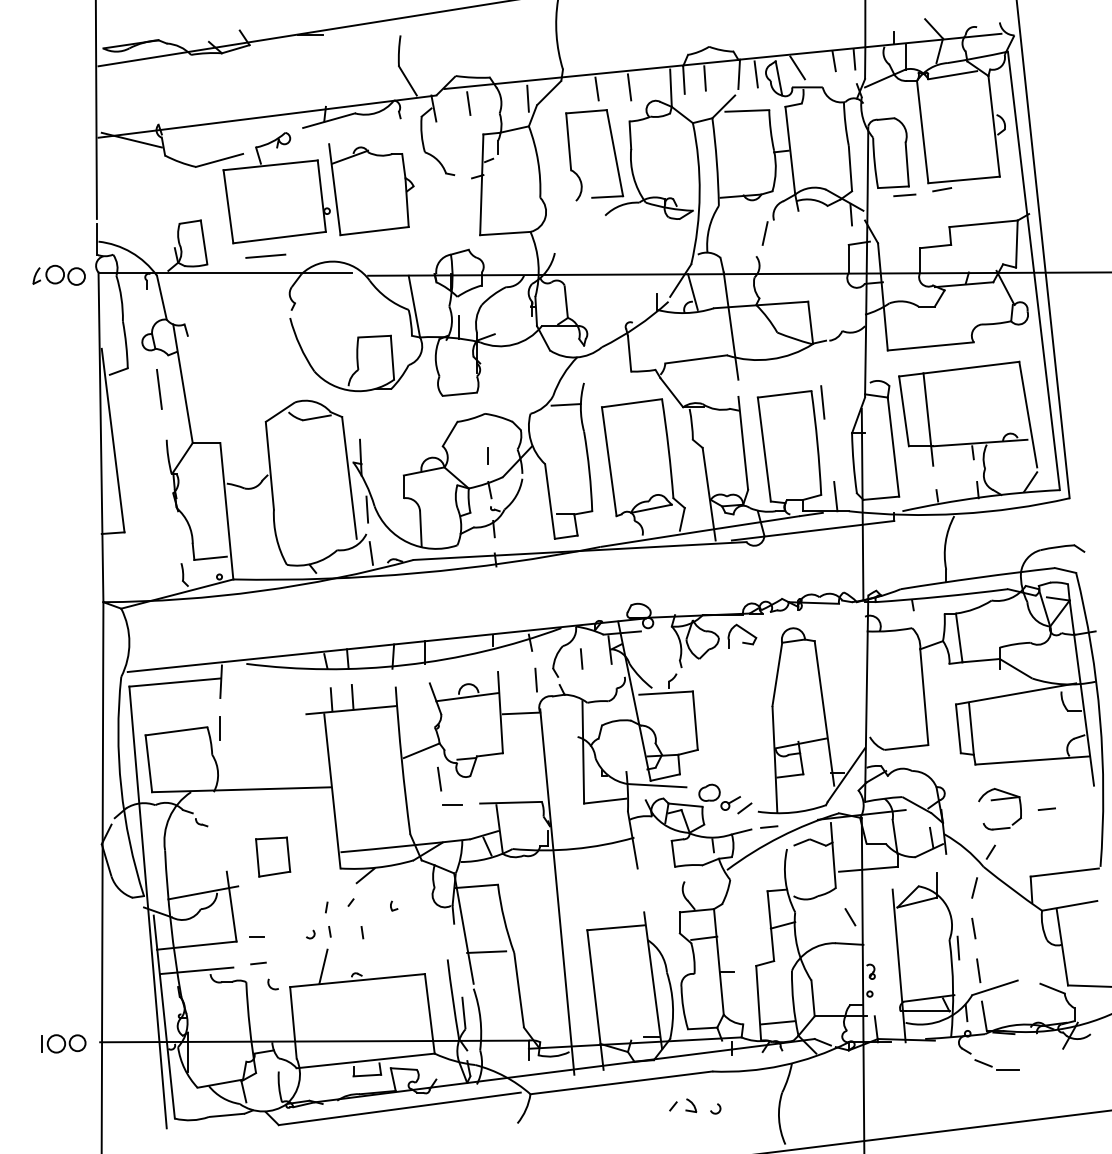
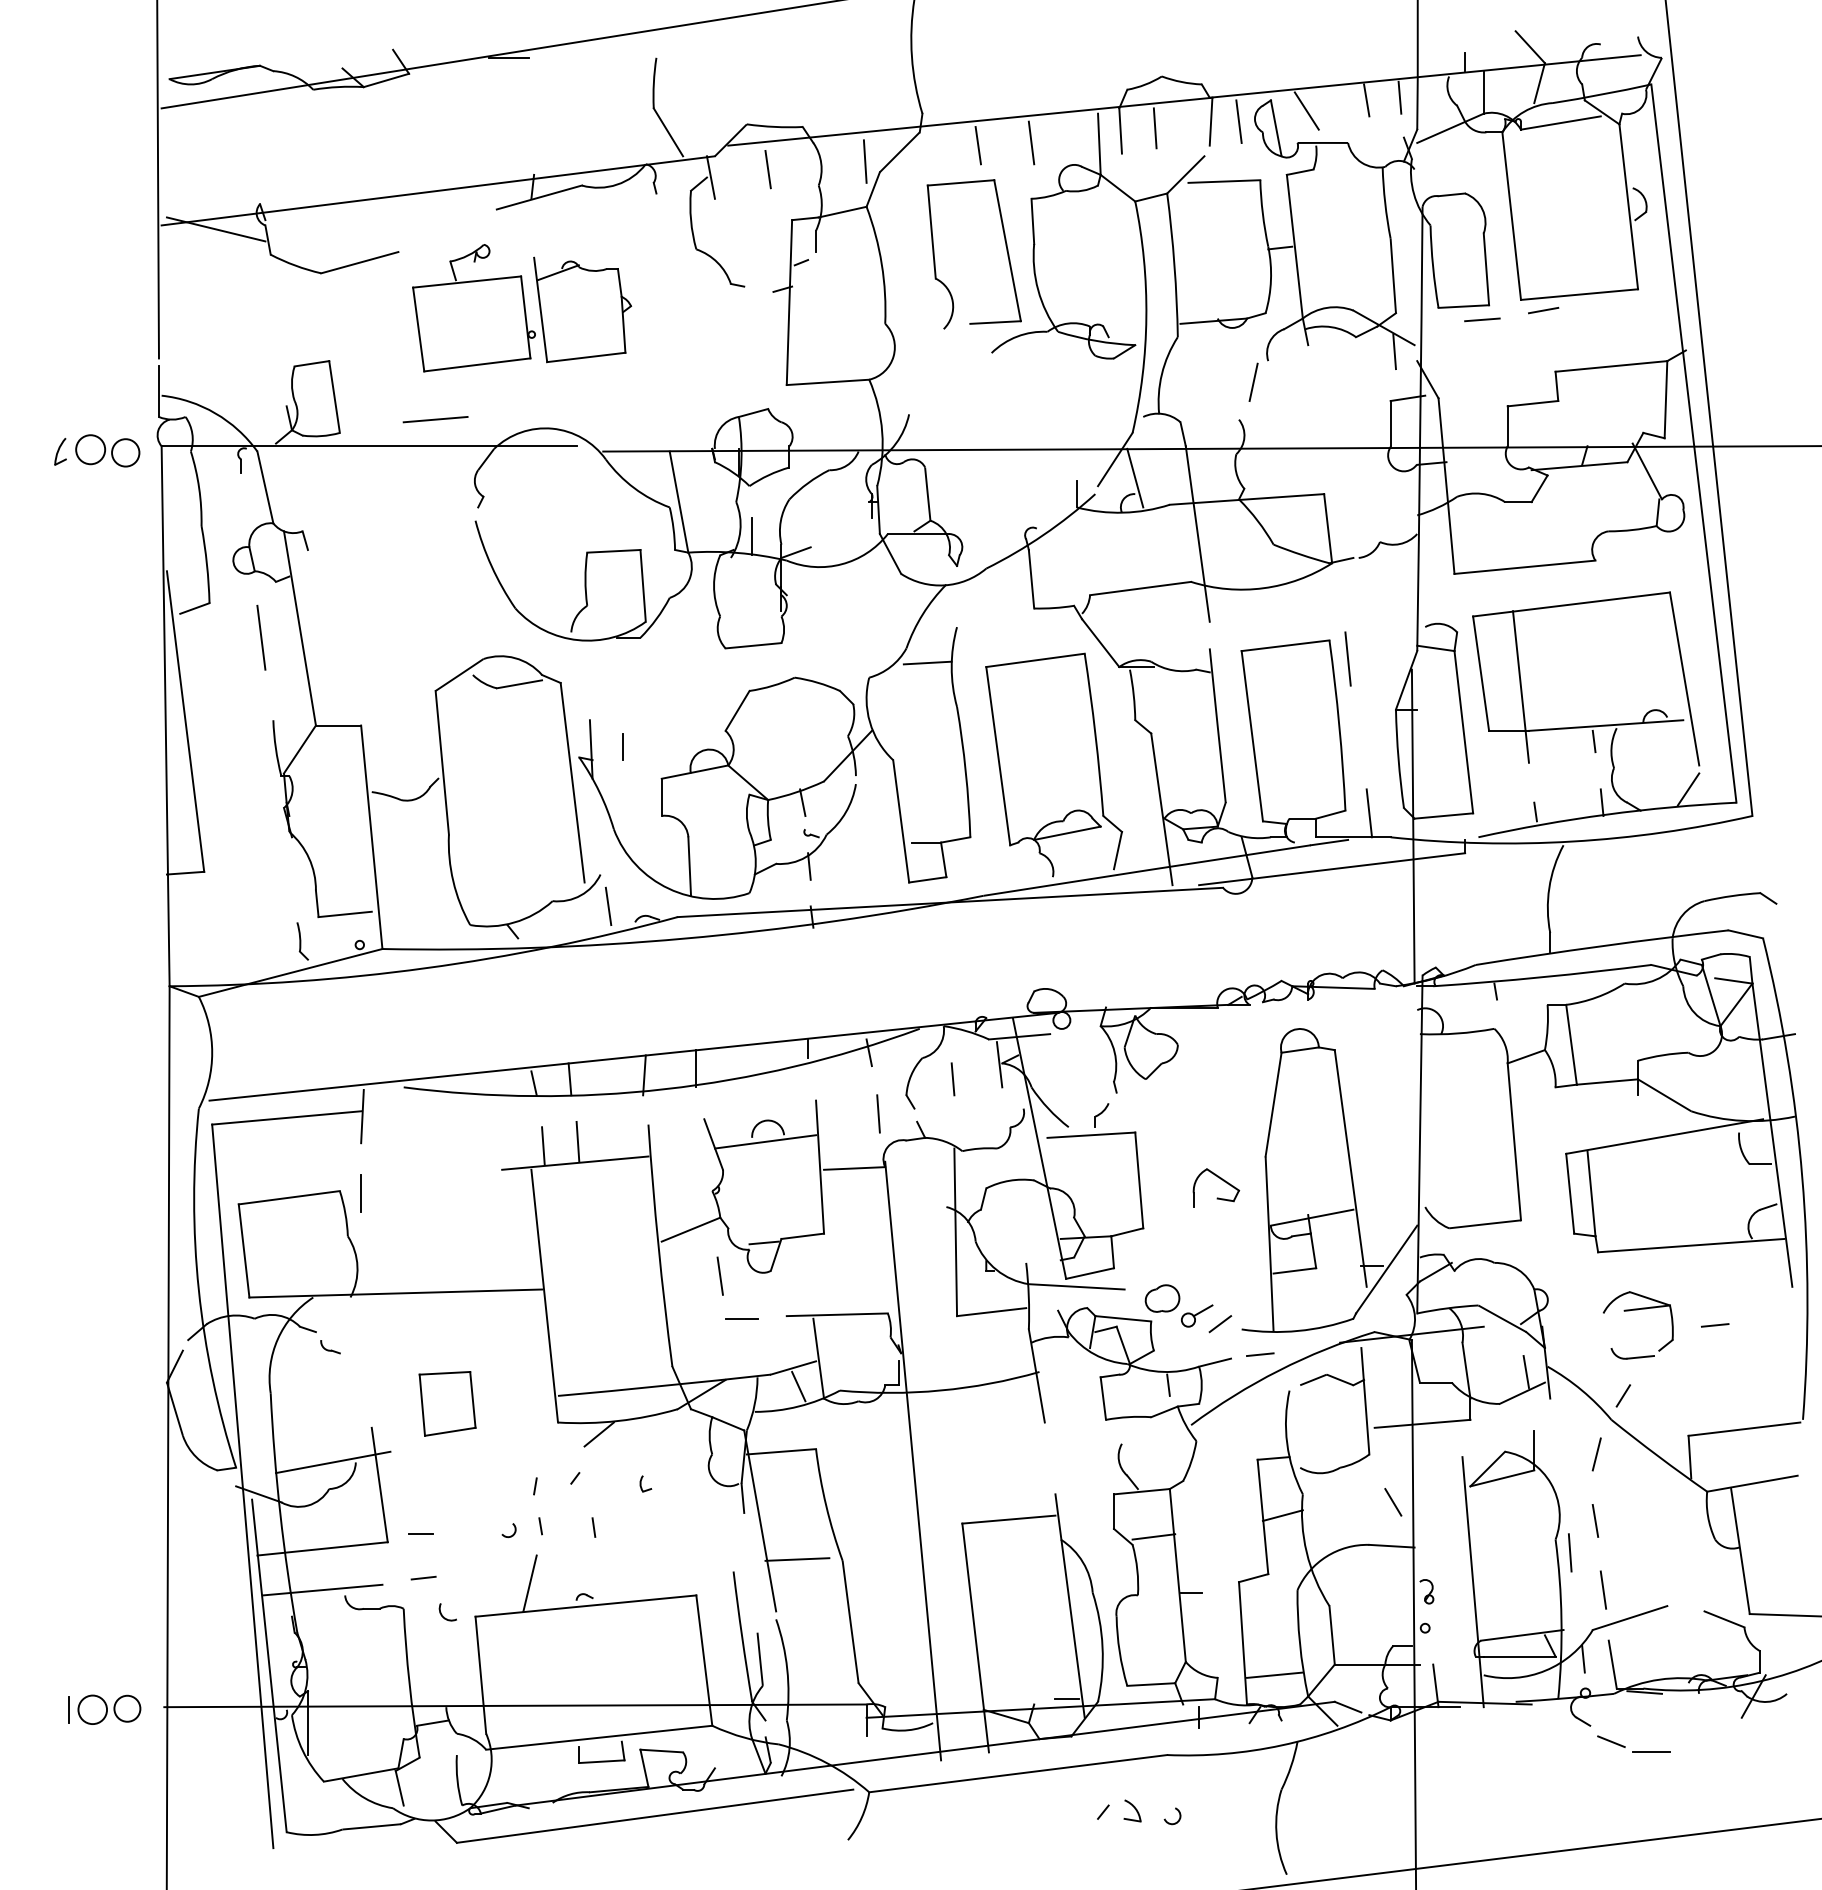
part: (318, 188) -> (521, 308), size x0.7
line: (487, 455) -> (621, 745), moved
line: (367, 509) -> (602, 834), removed
part: (742, 635) -> (1216, 1186), moved

